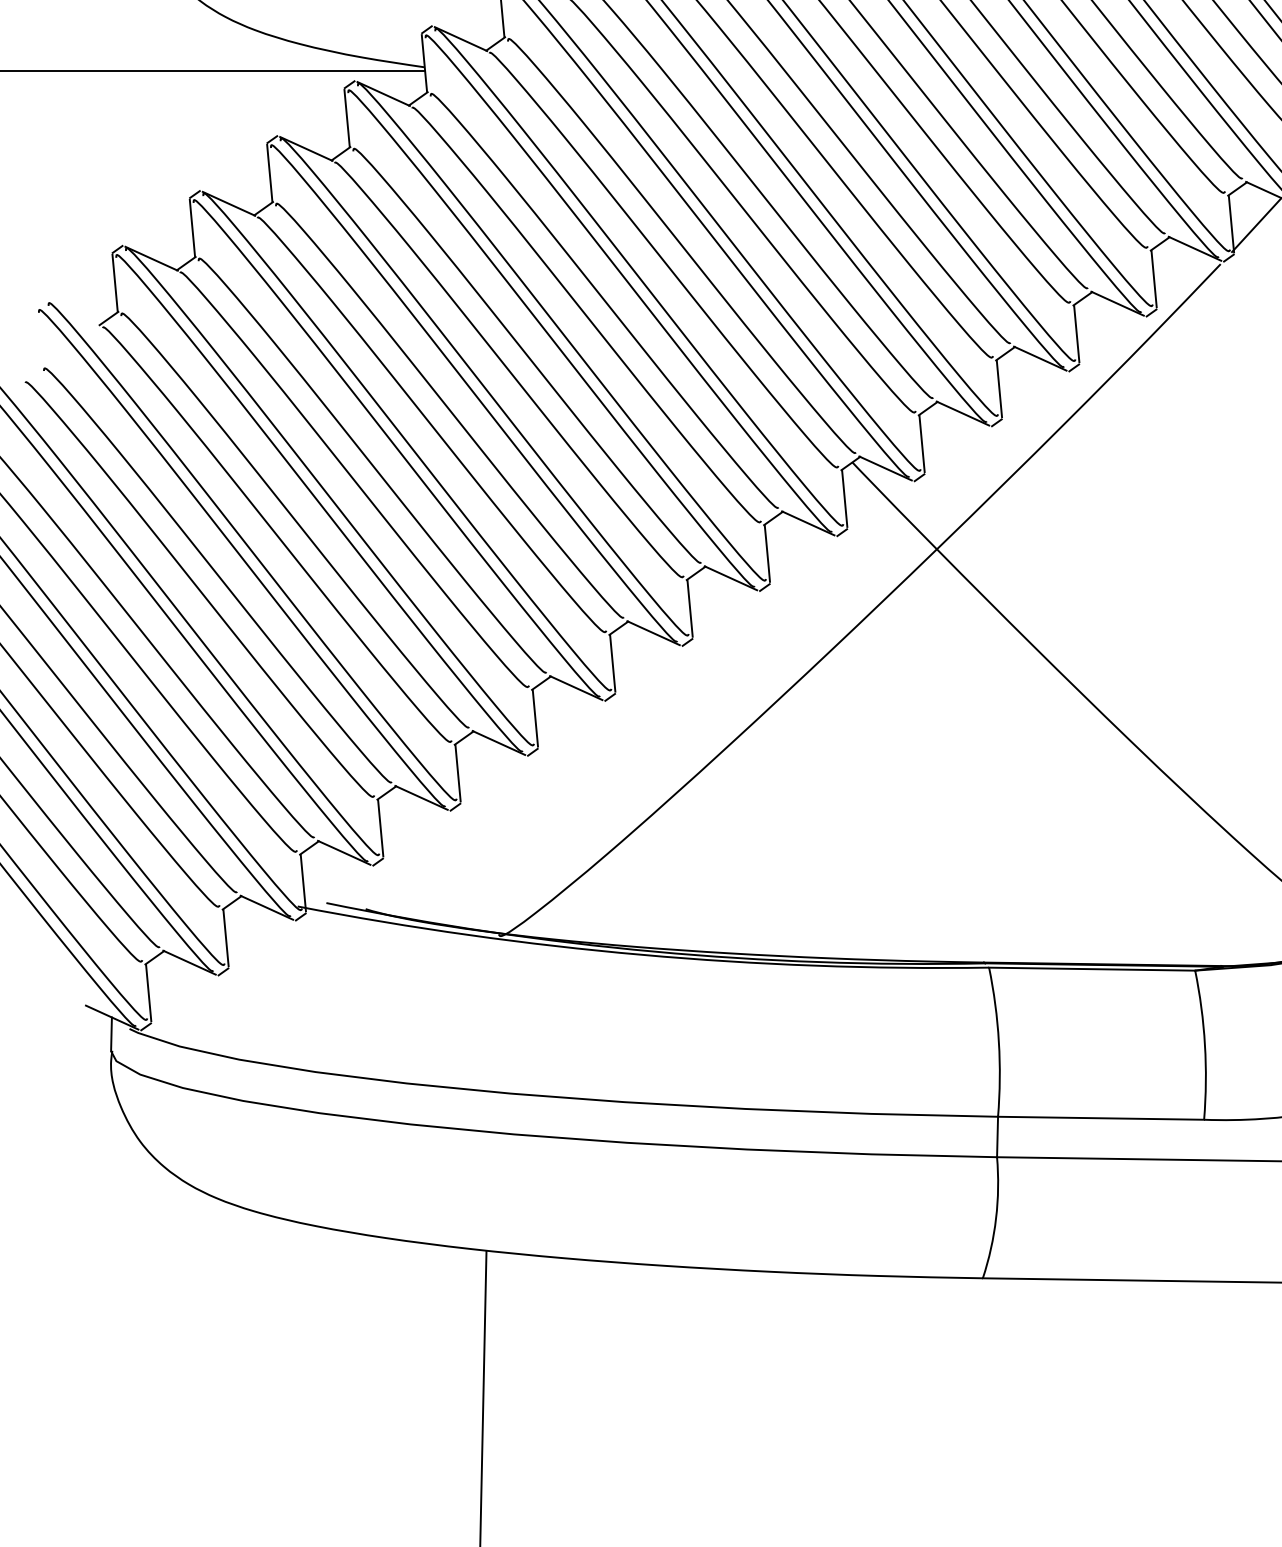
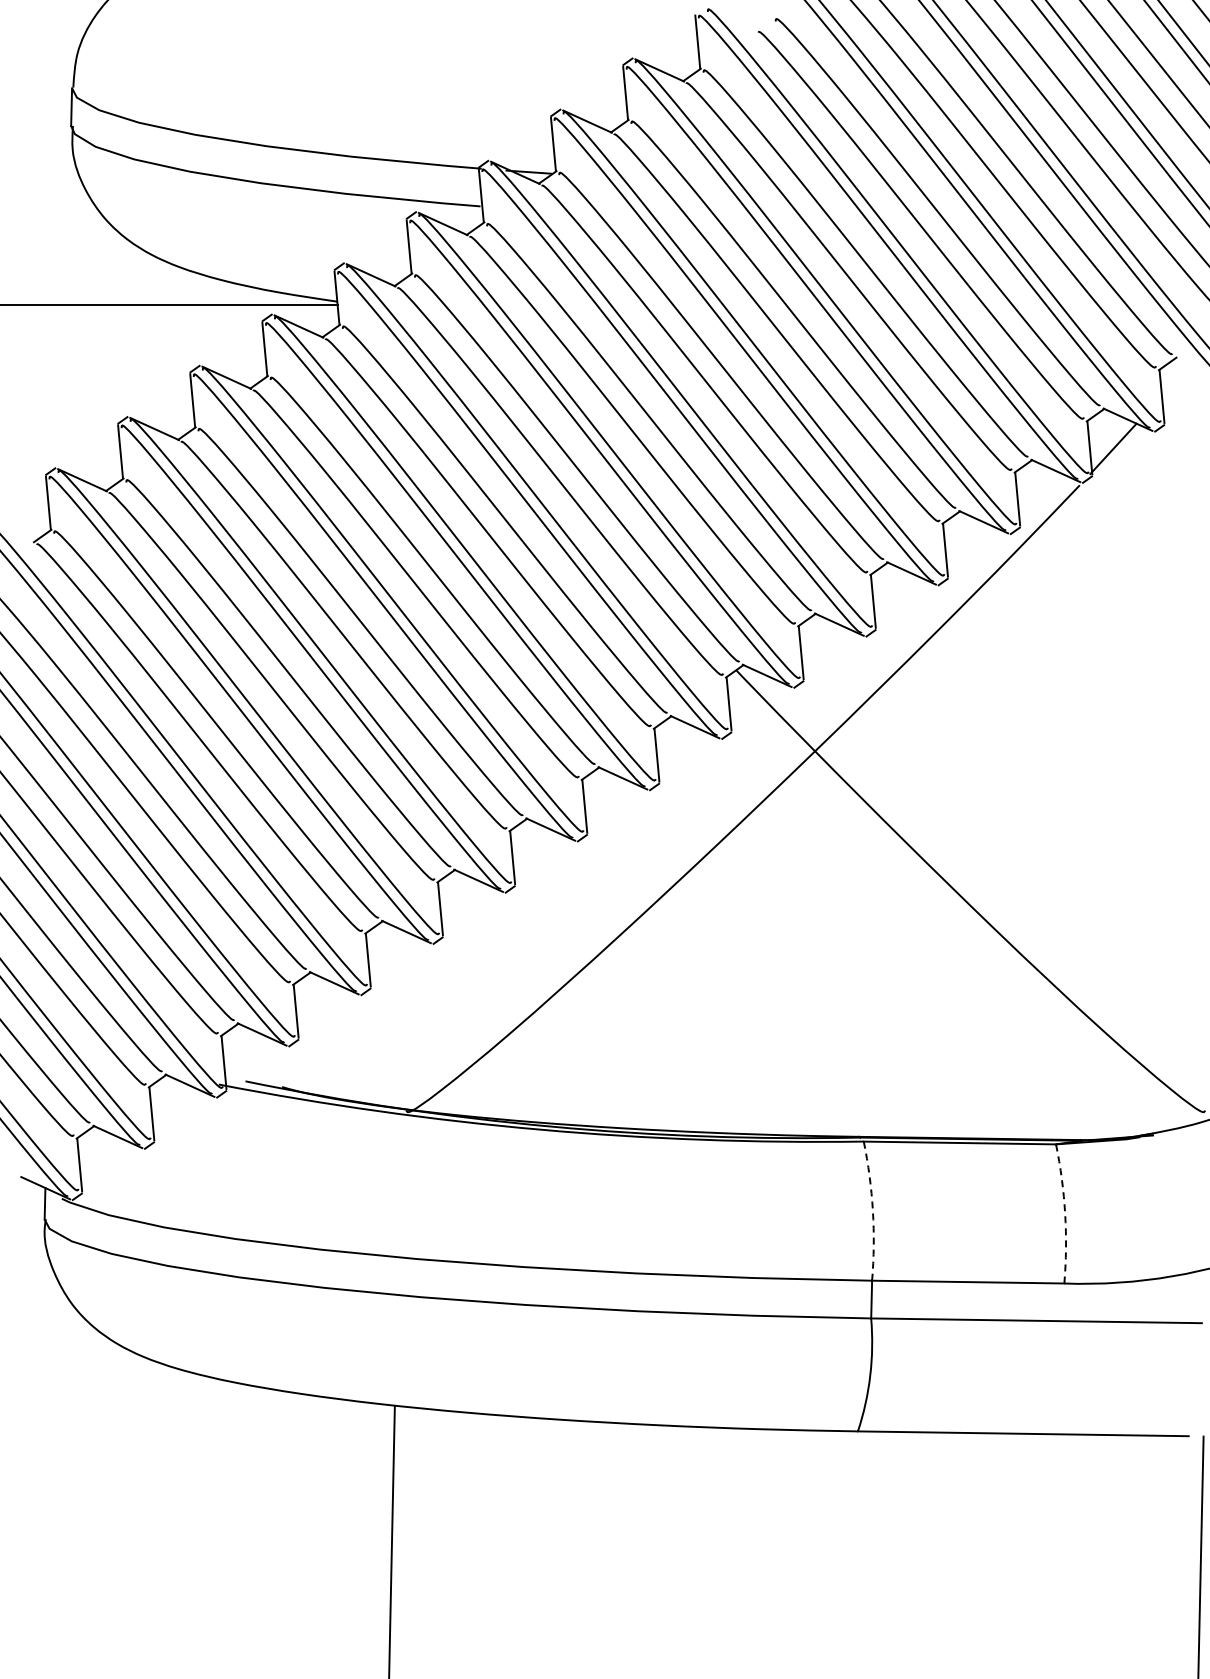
arc: (998, 1041) -> (872, 1210), solid -> dashed
arc: (1205, 1044) -> (1065, 1213), solid -> dashed

